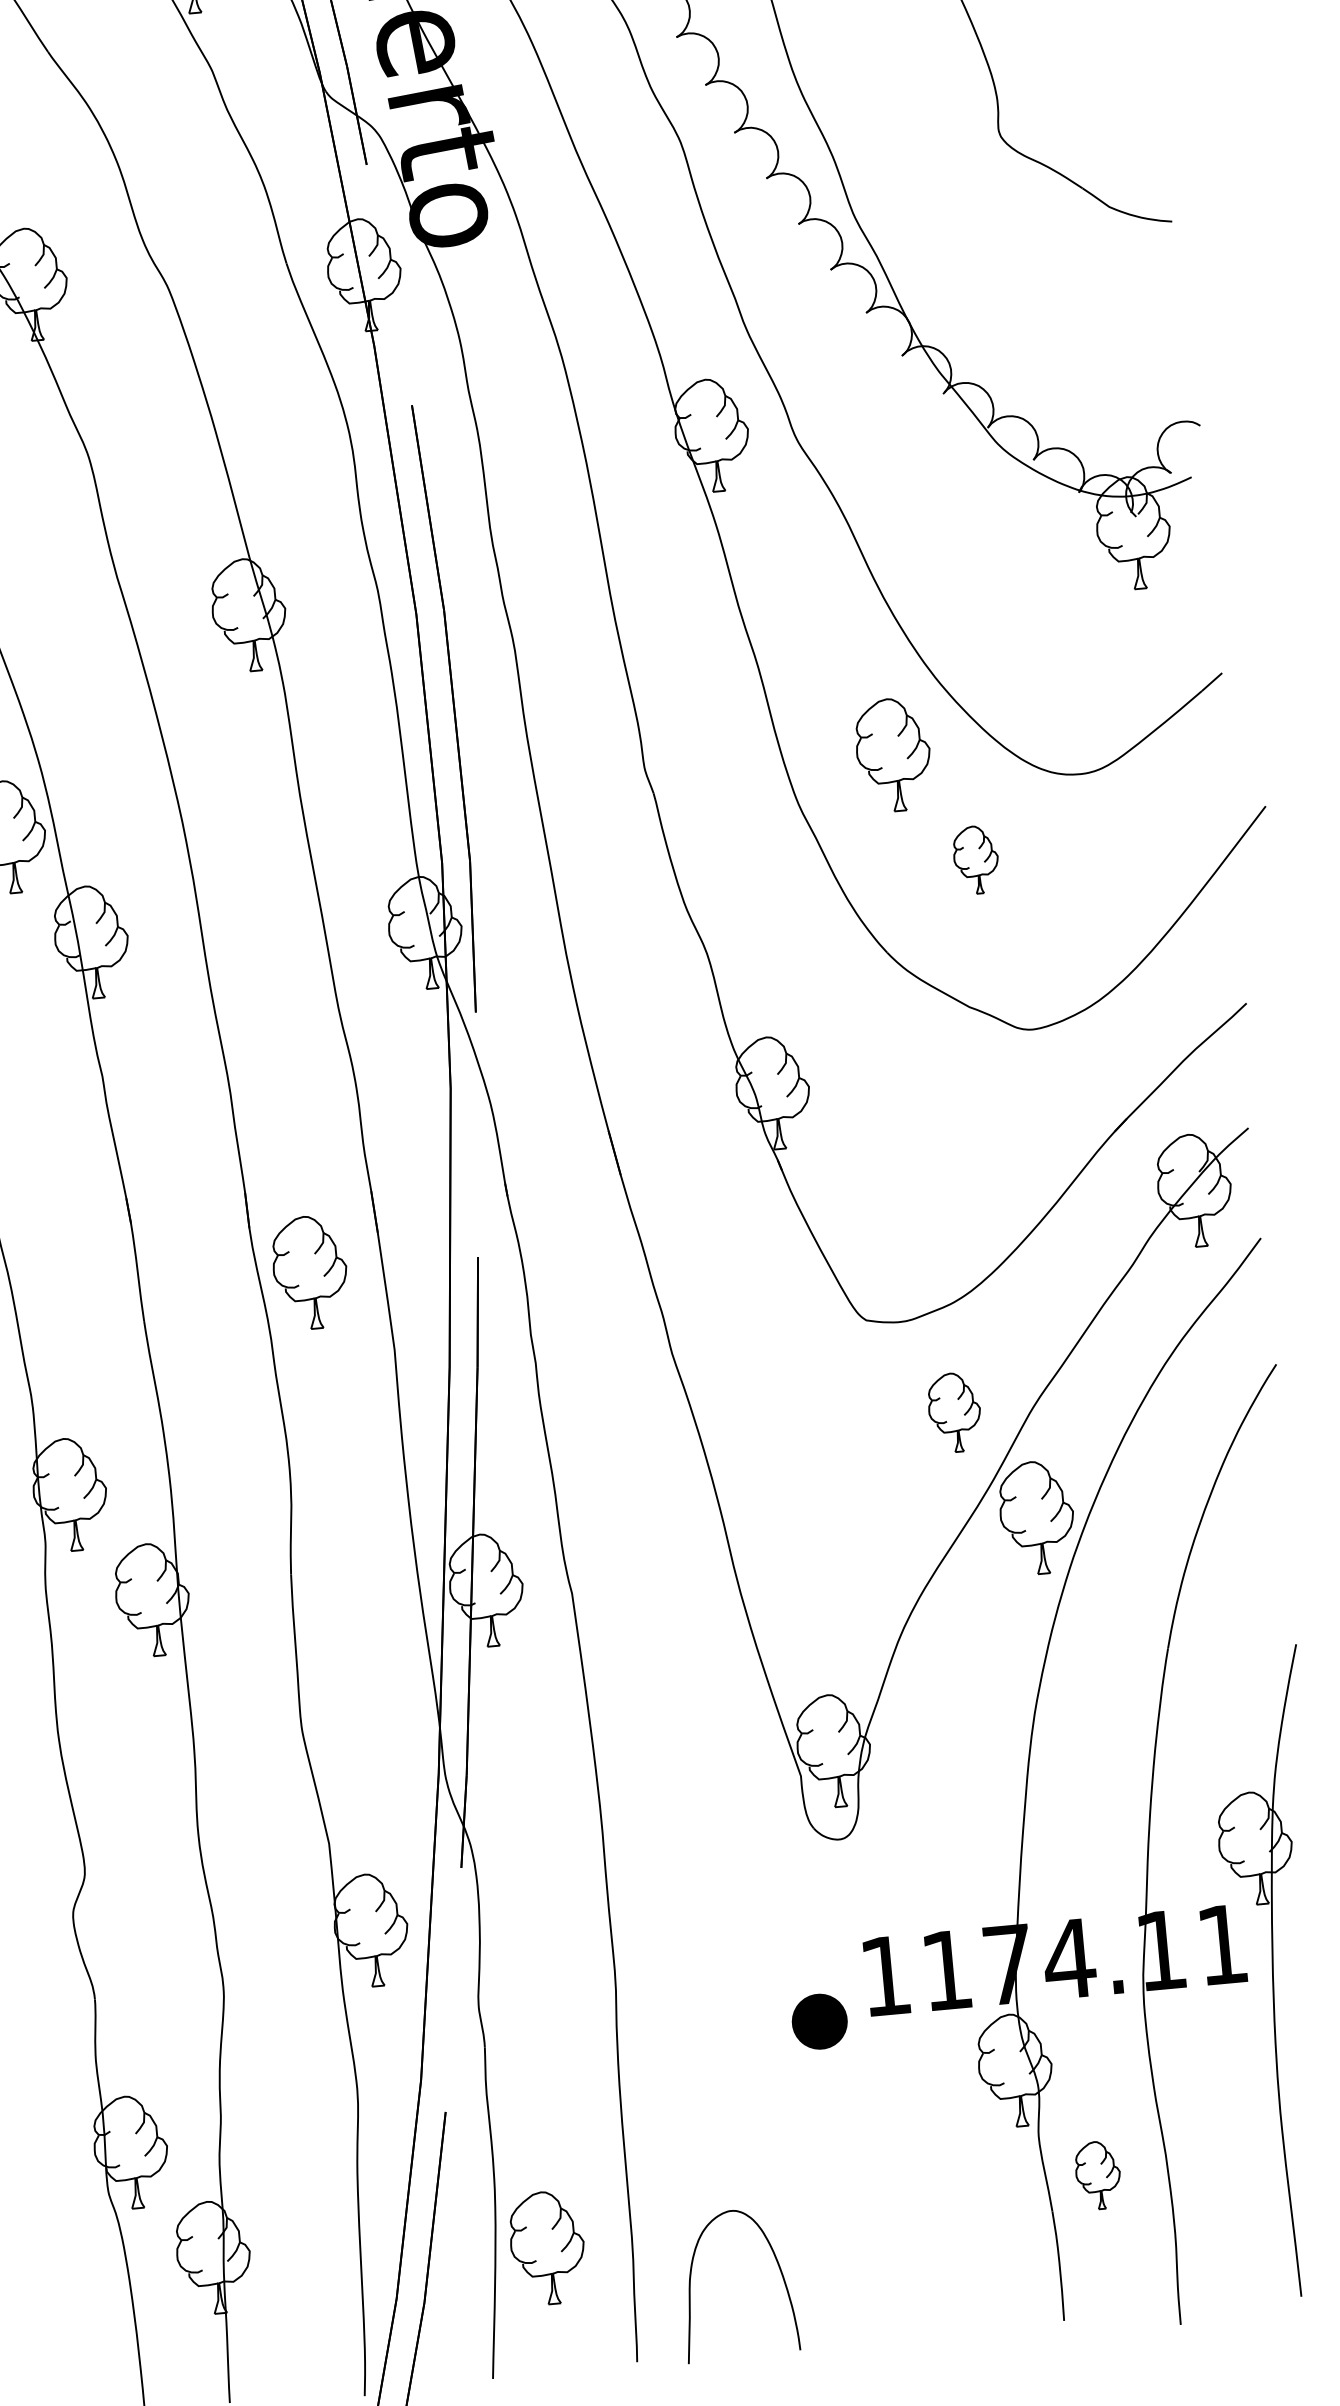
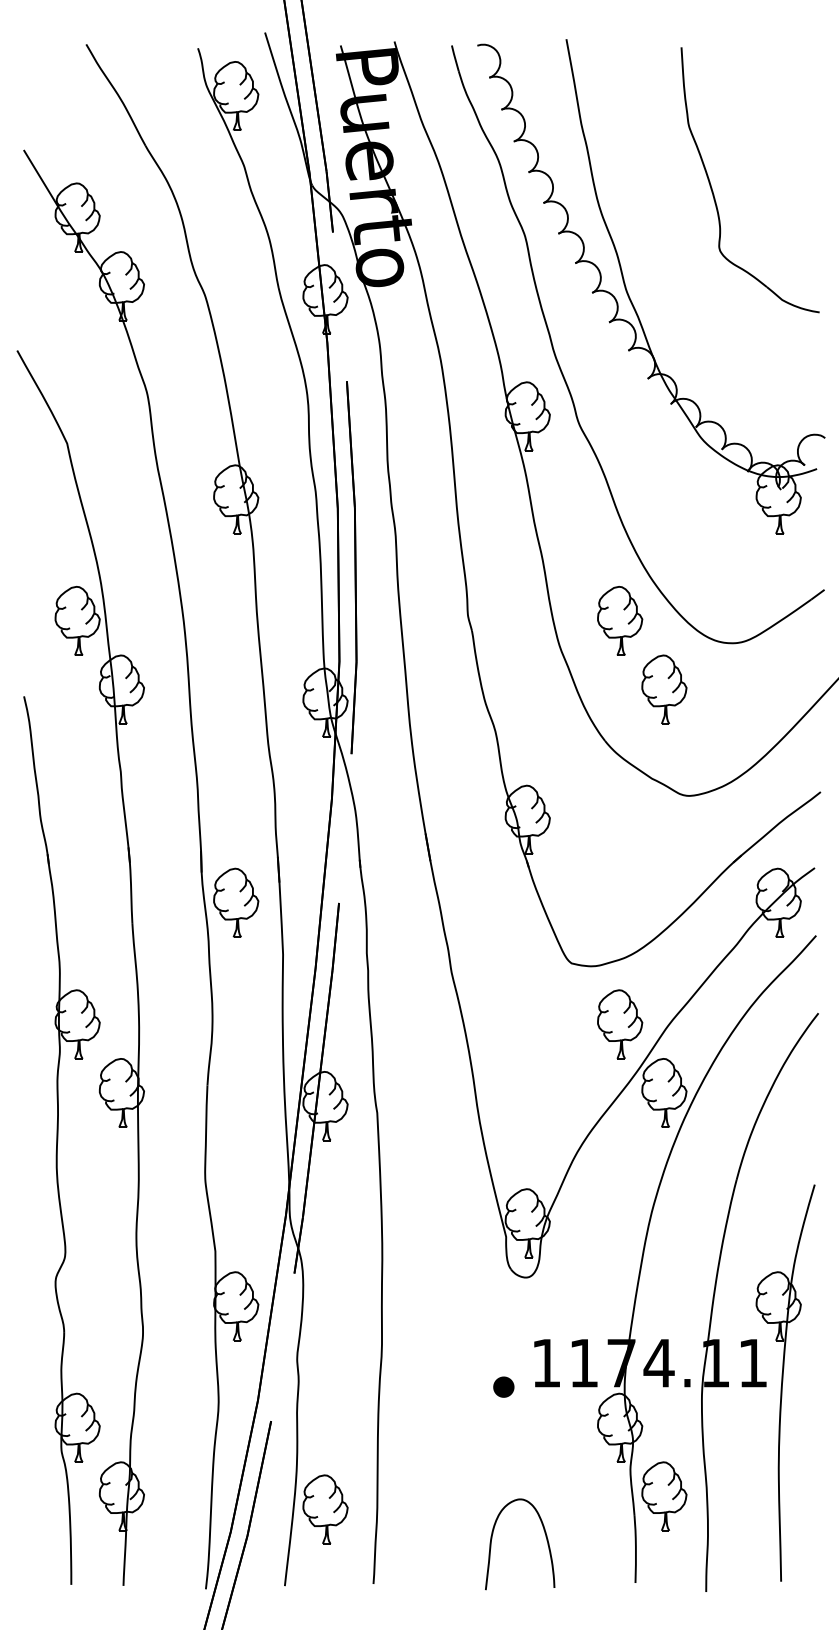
part: (976, 859) -> (664, 689), size x1.67
part: (955, 1412) -> (620, 1024), size x1.43
part: (819, 2020) -> (503, 1386), size x0.62
part: (1098, 2175) -> (664, 1496), size x1.67
curve: (778, 2269) -> (545, 1537), moved

